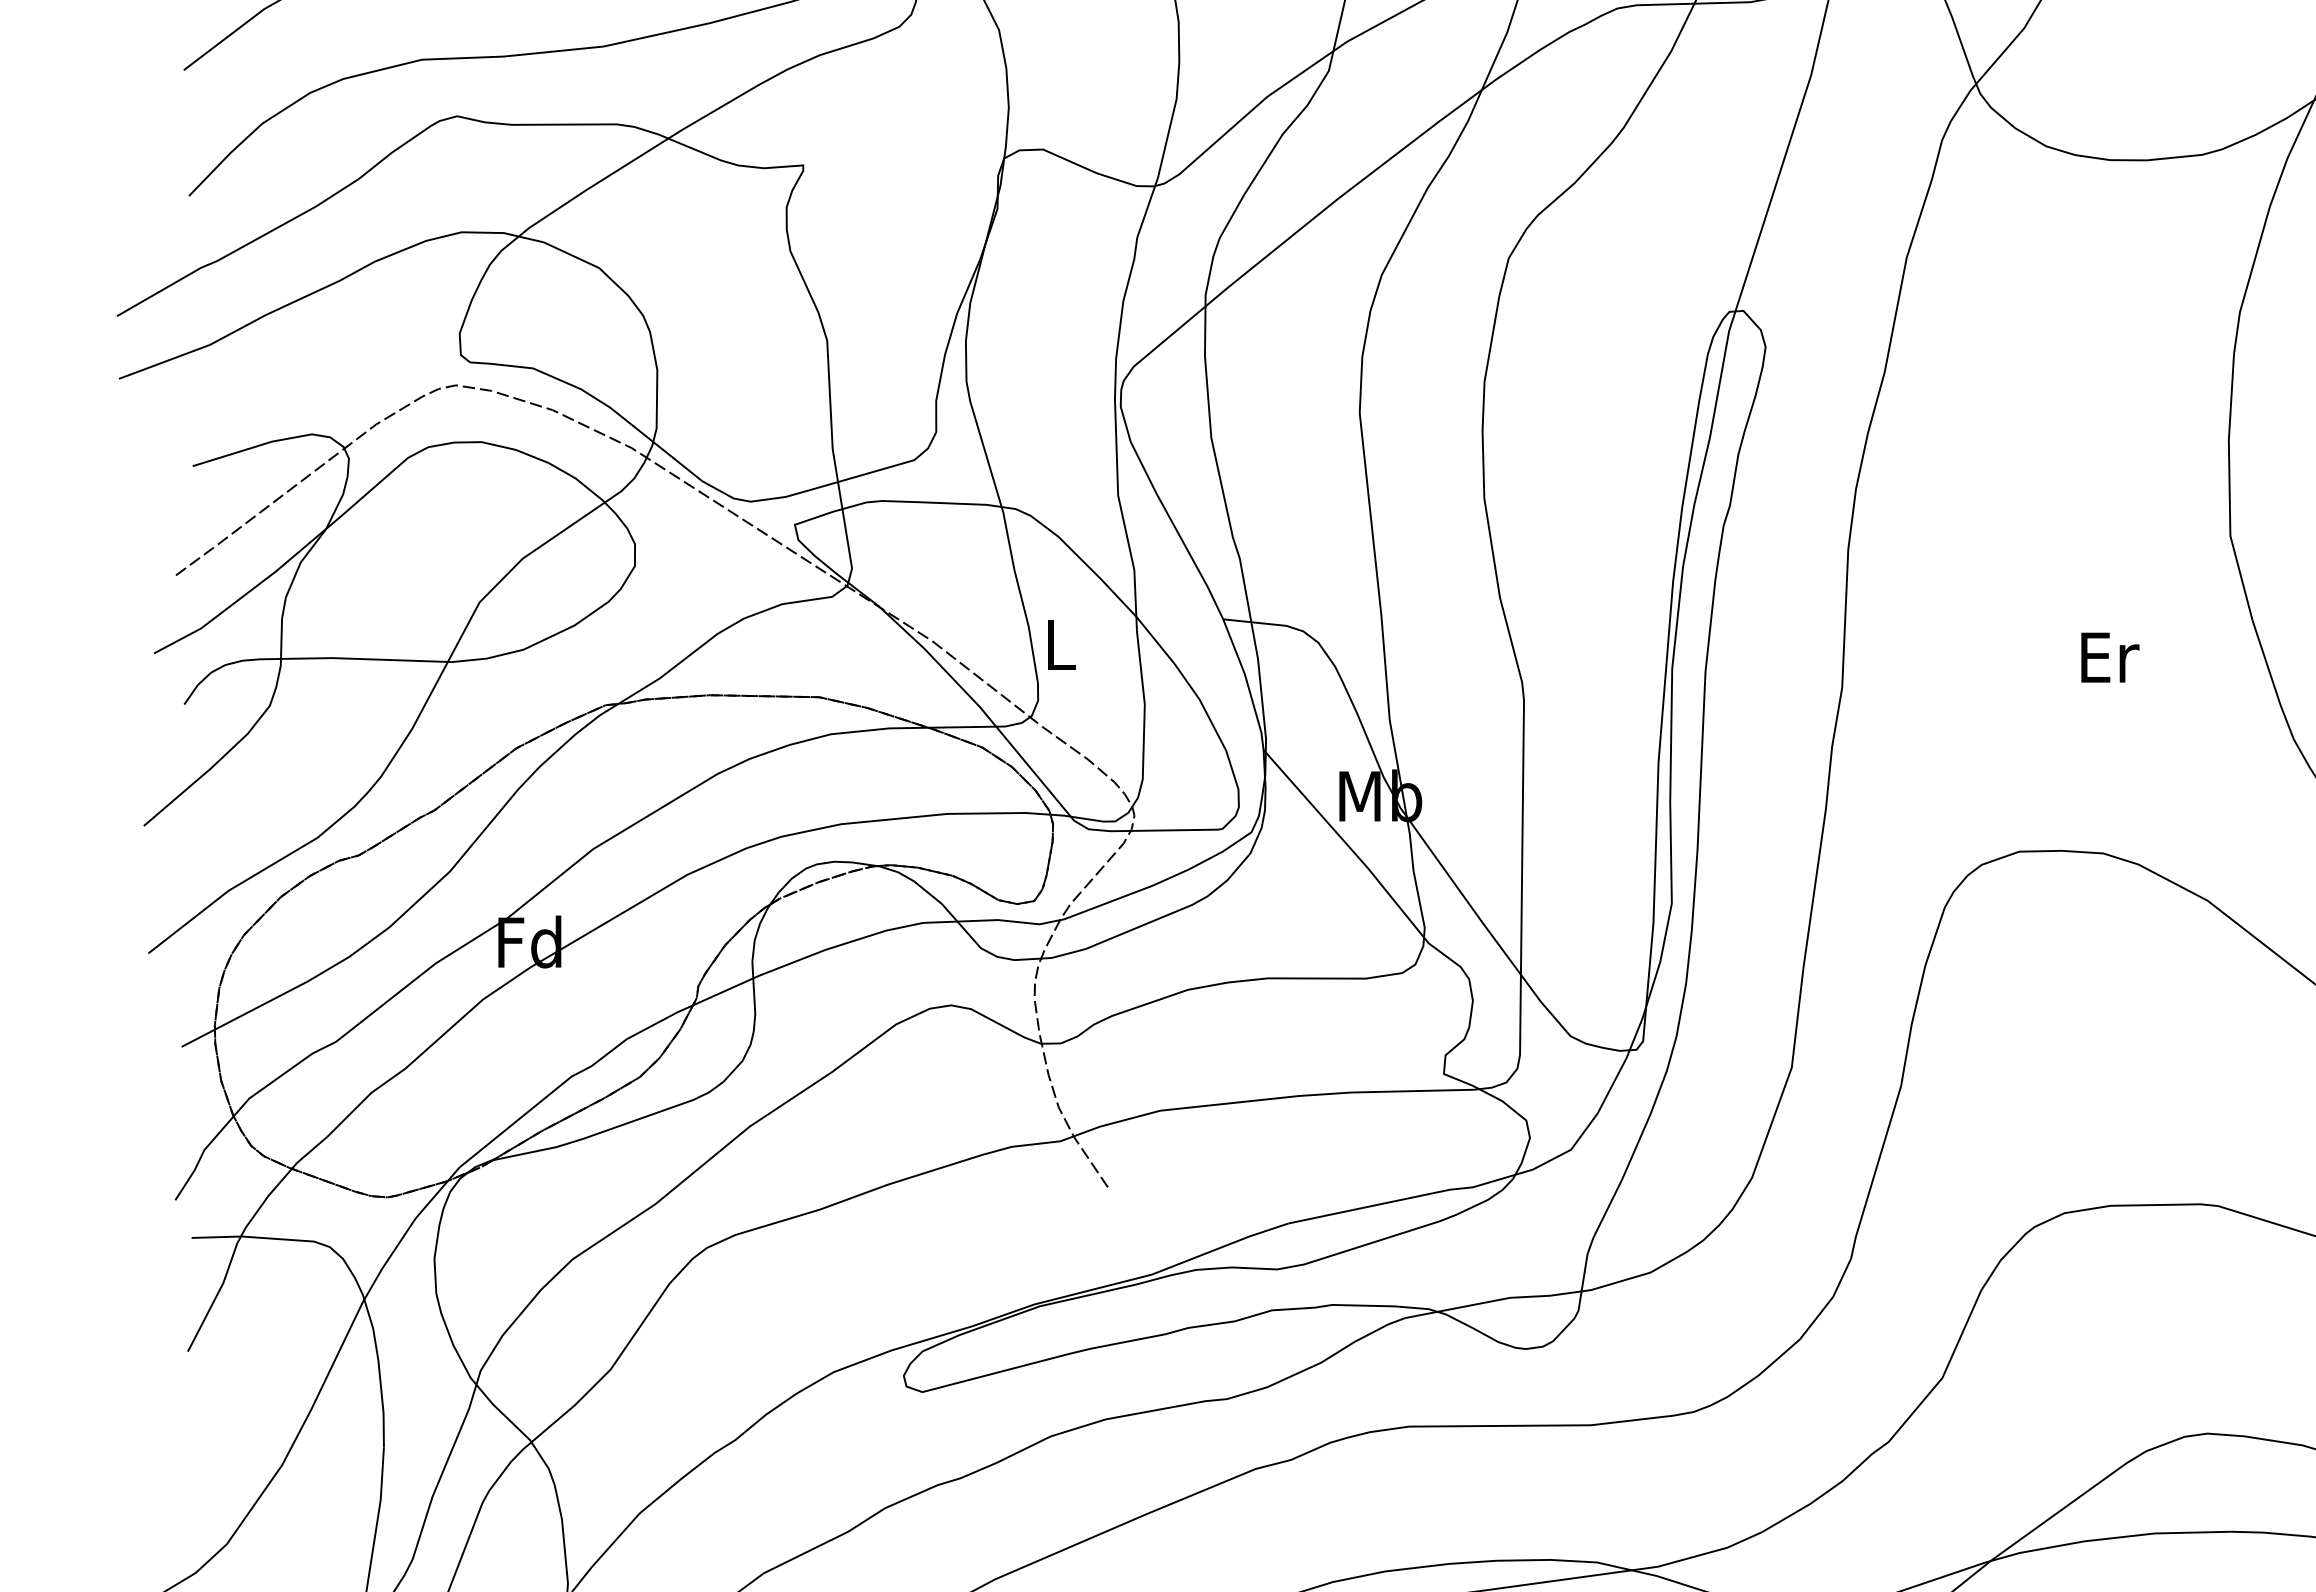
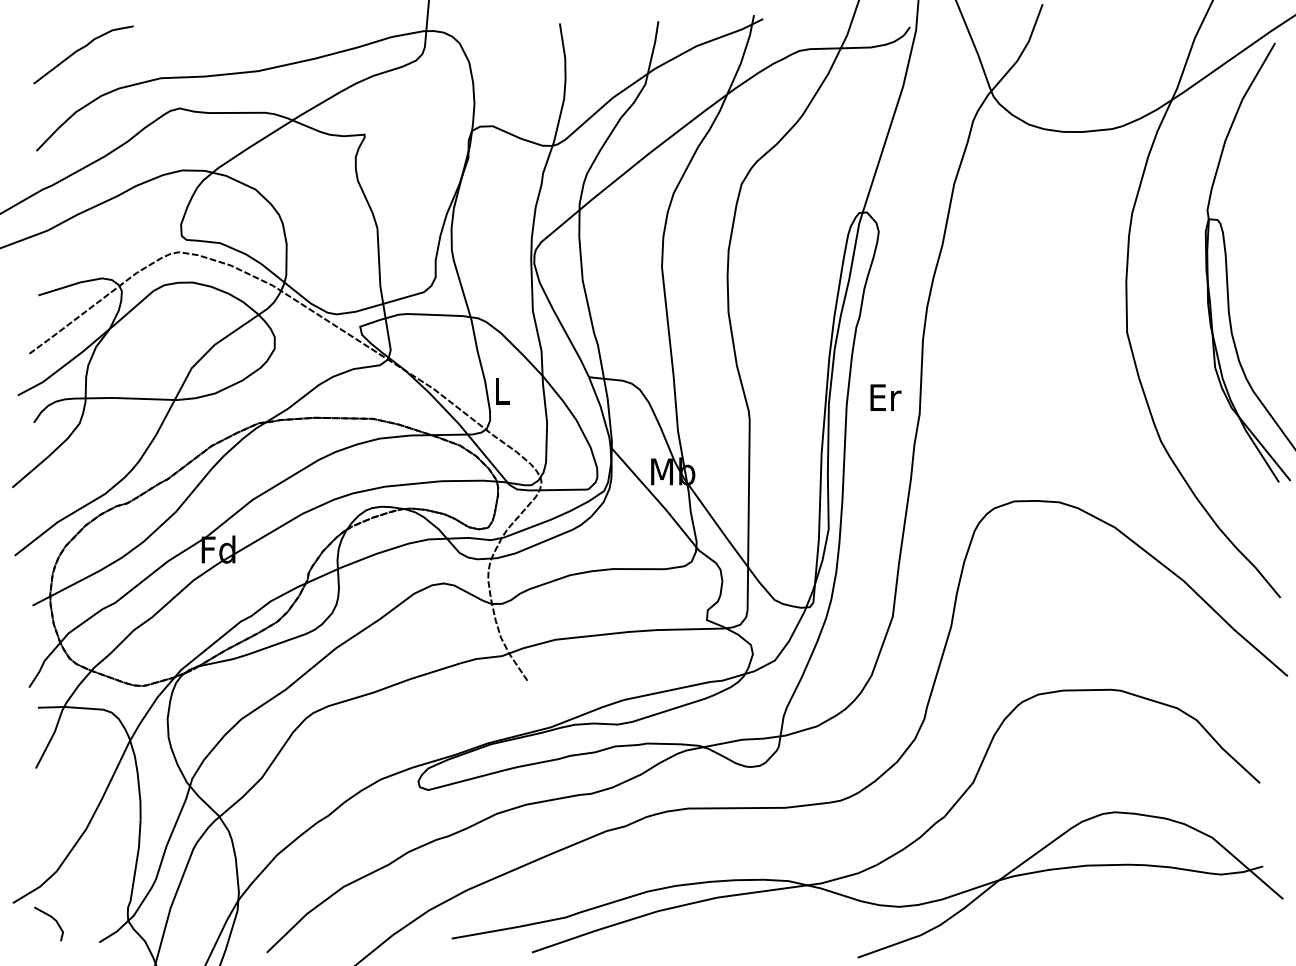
text: (2109, 657) -> (885, 397), moved

